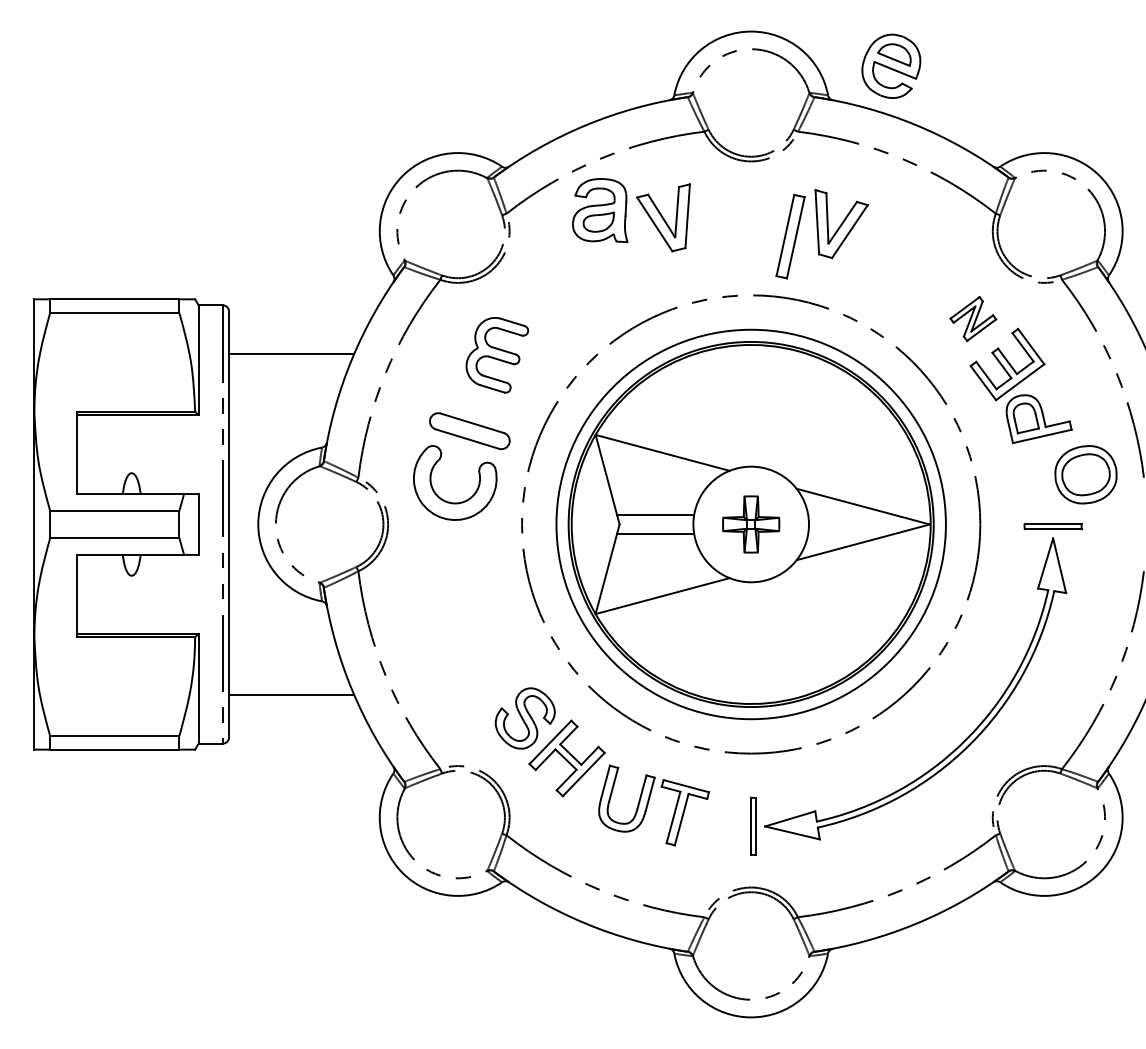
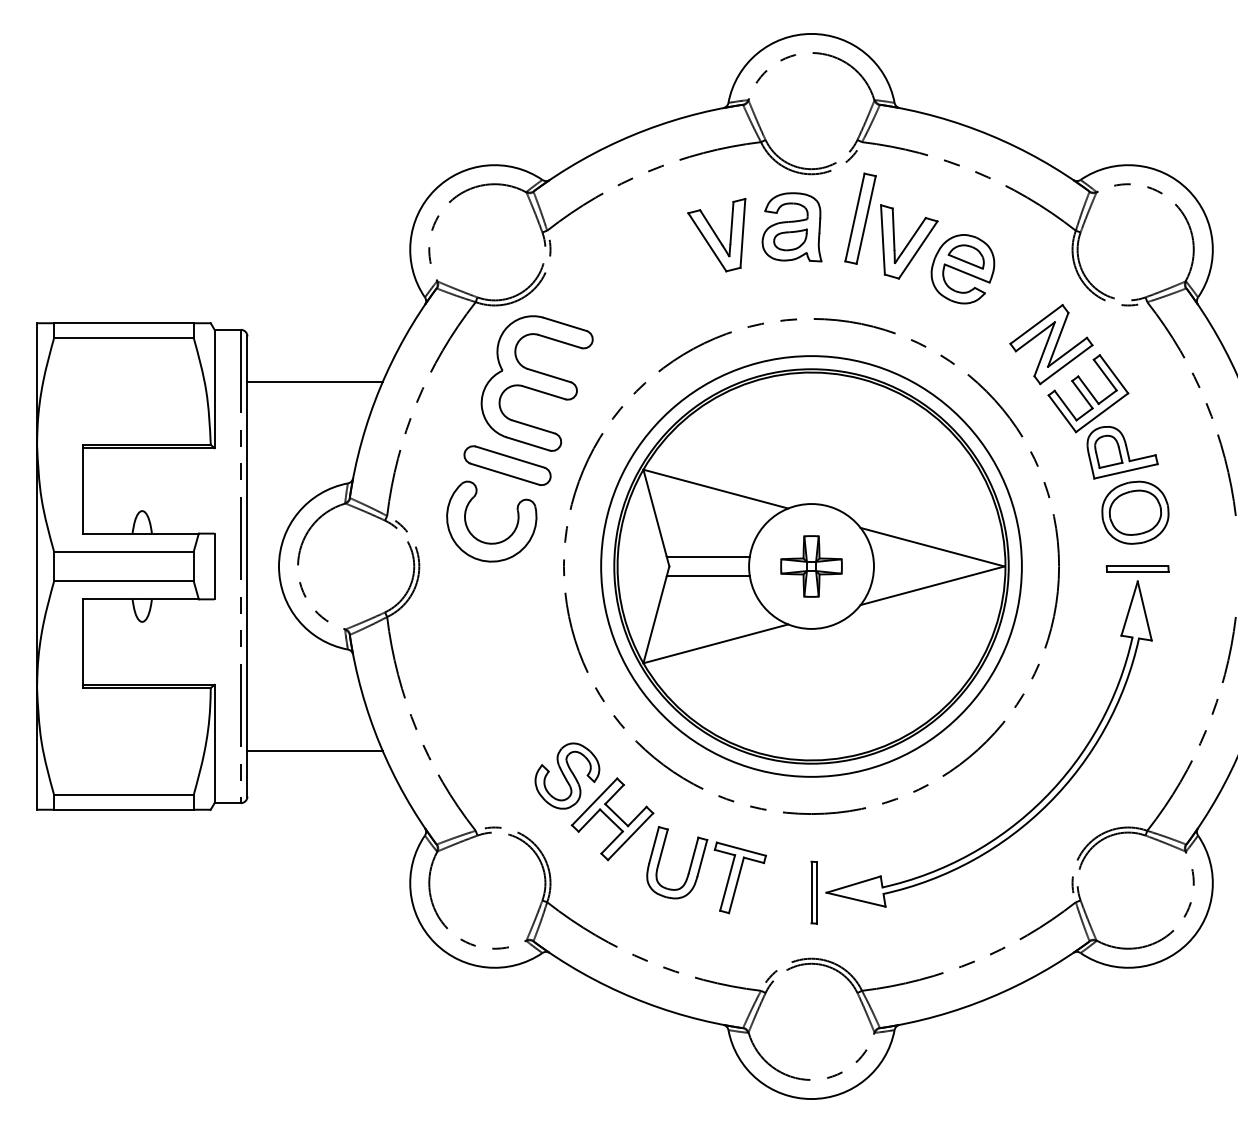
part: (891, 65) -> (963, 268), moved
part: (600, 210) -> (792, 227), moved
part: (790, 236) -> (860, 218), moved
part: (973, 318) -> (1051, 343), size x1.67
part: (497, 355) -> (537, 383), size x1.67
part: (1085, 474) -> (1134, 512), moved

